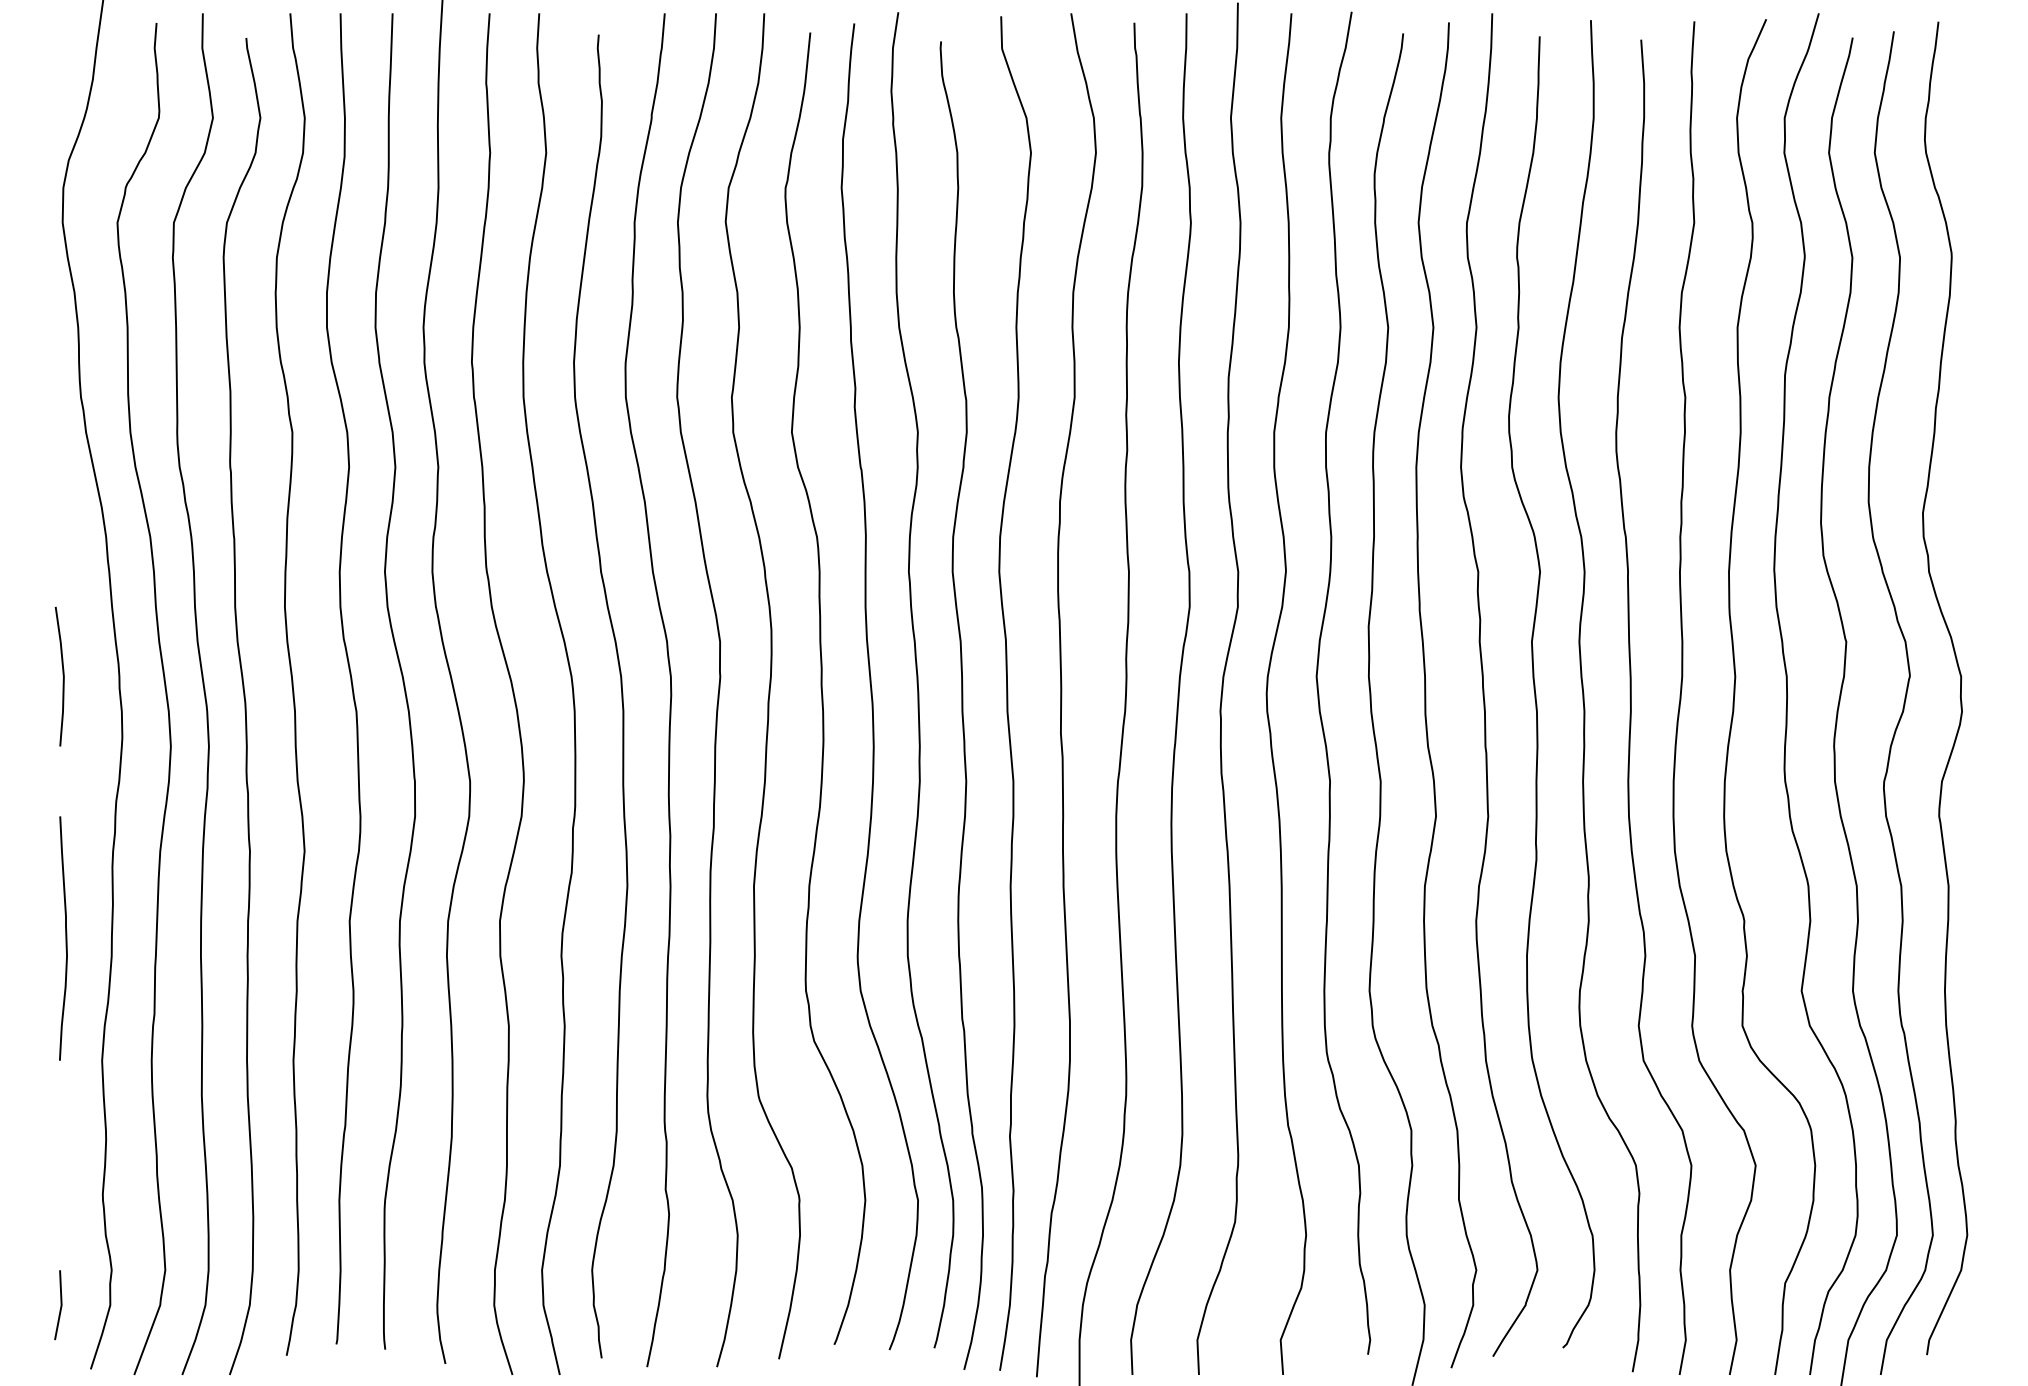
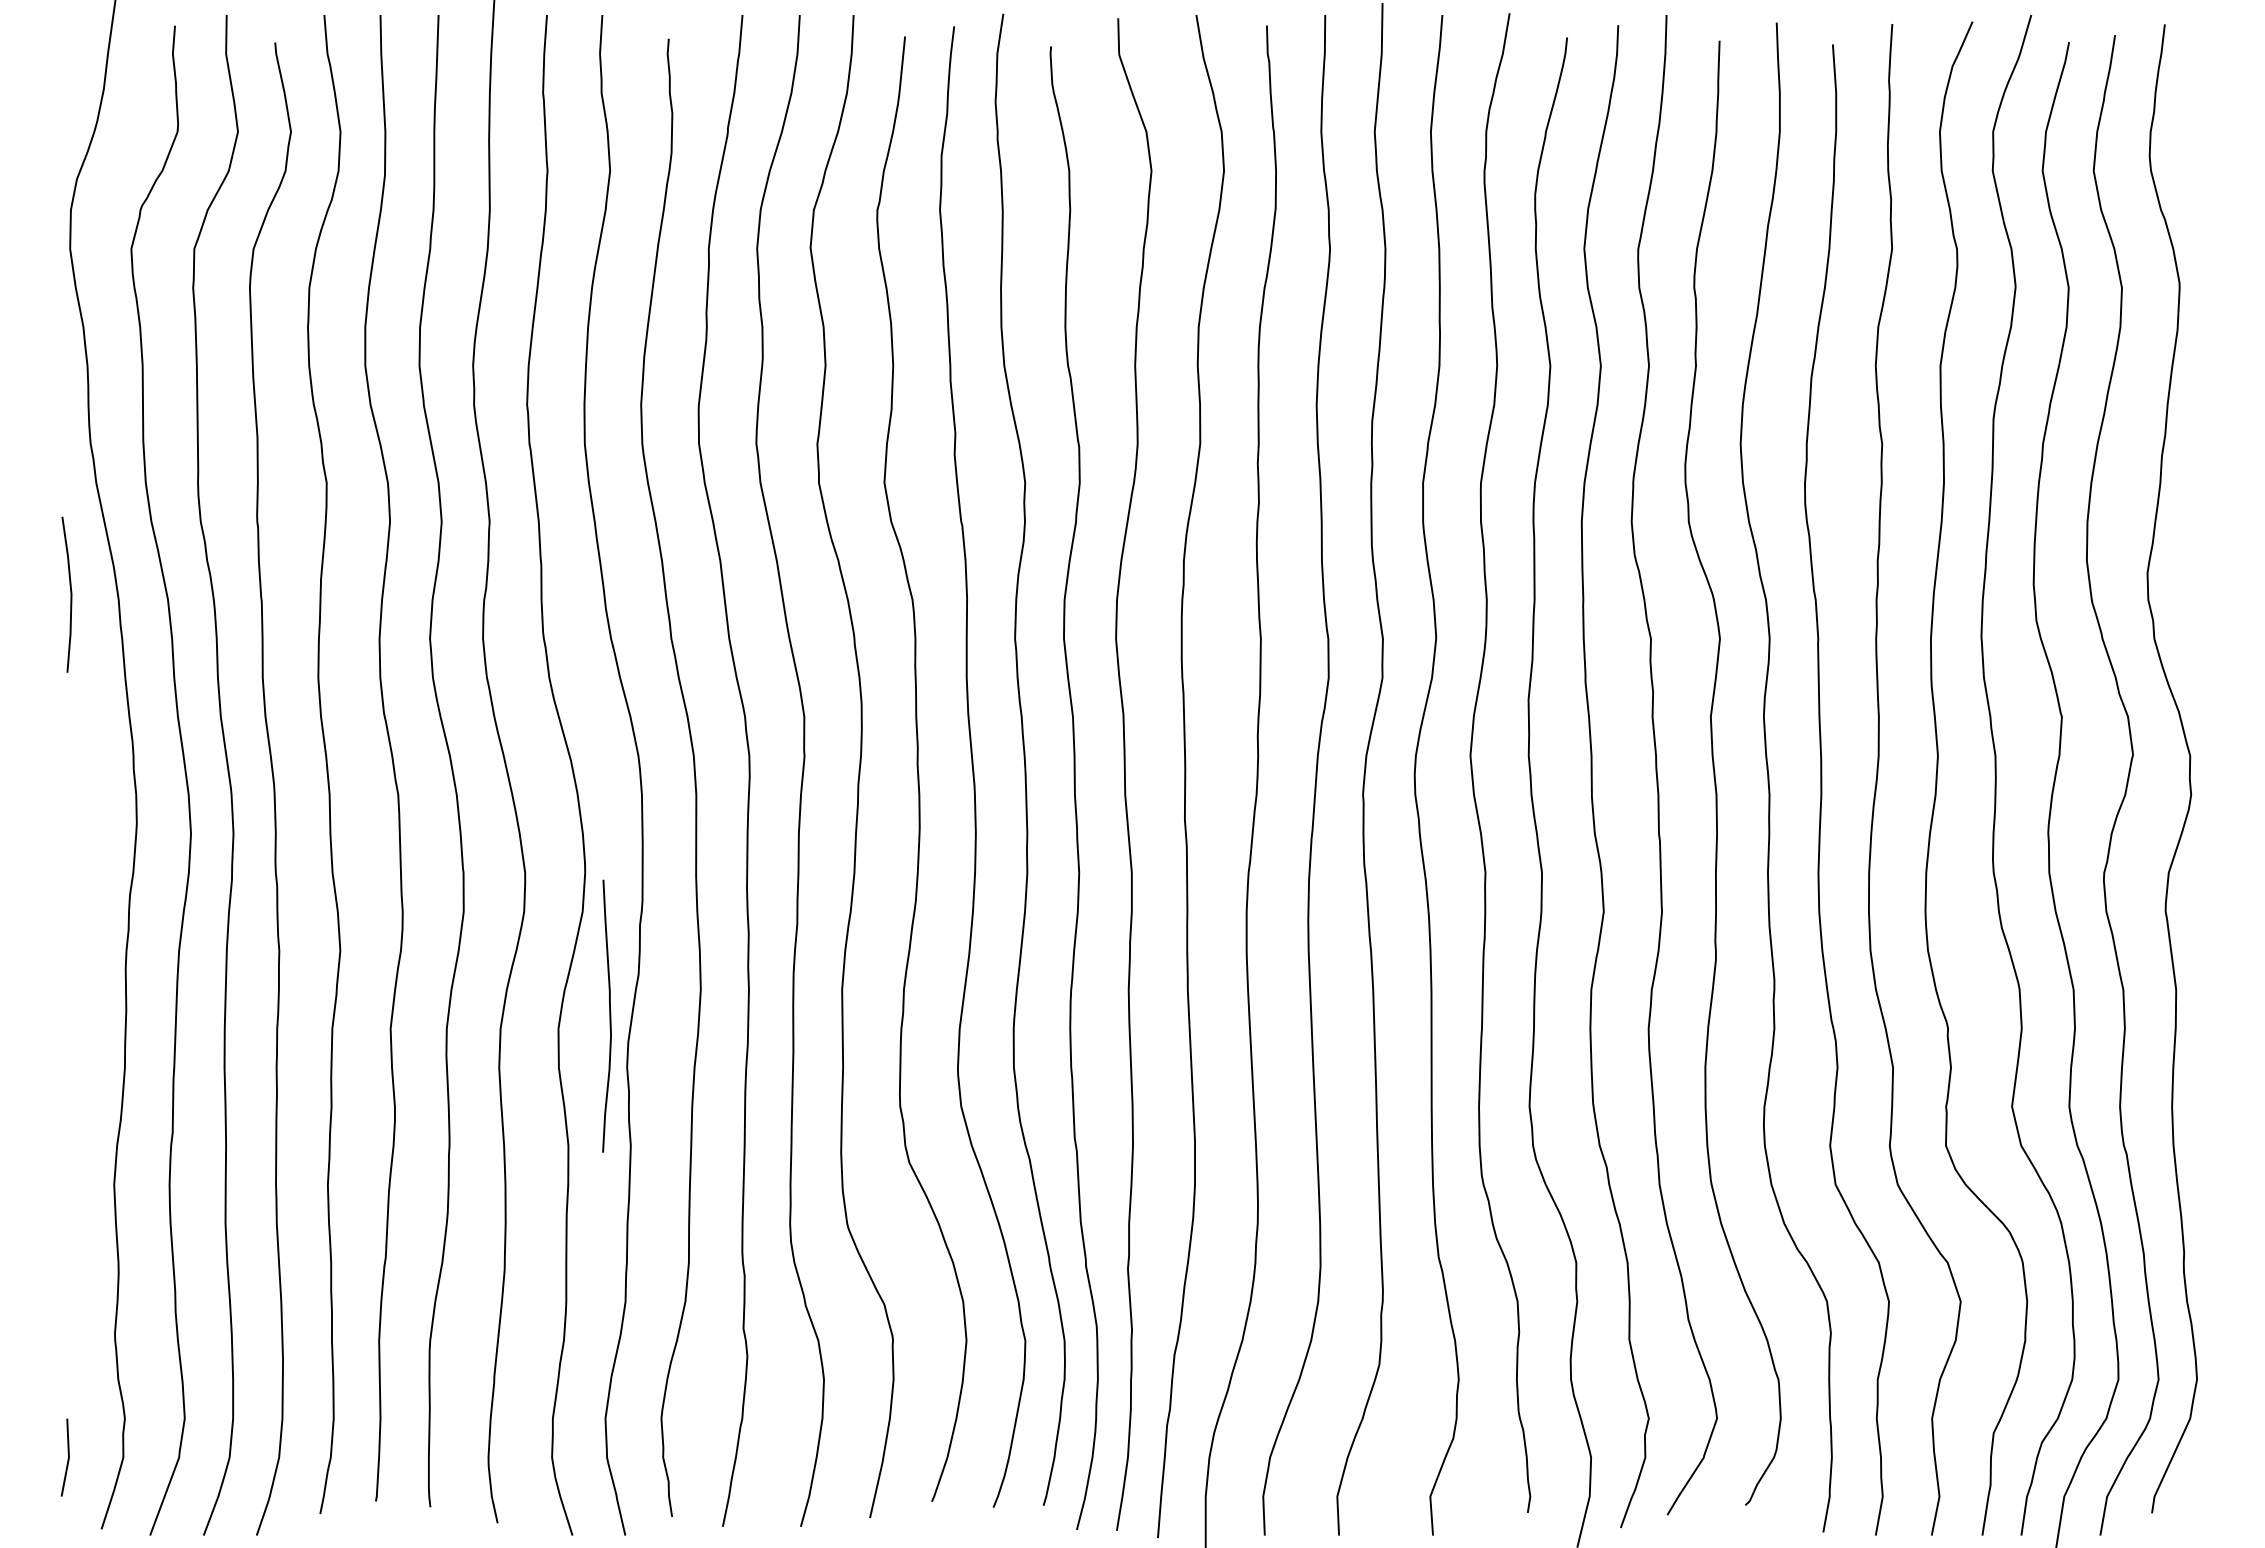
line: (62, 676) -> (70, 594), moved
curve: (65, 937) -> (609, 1015), moved

